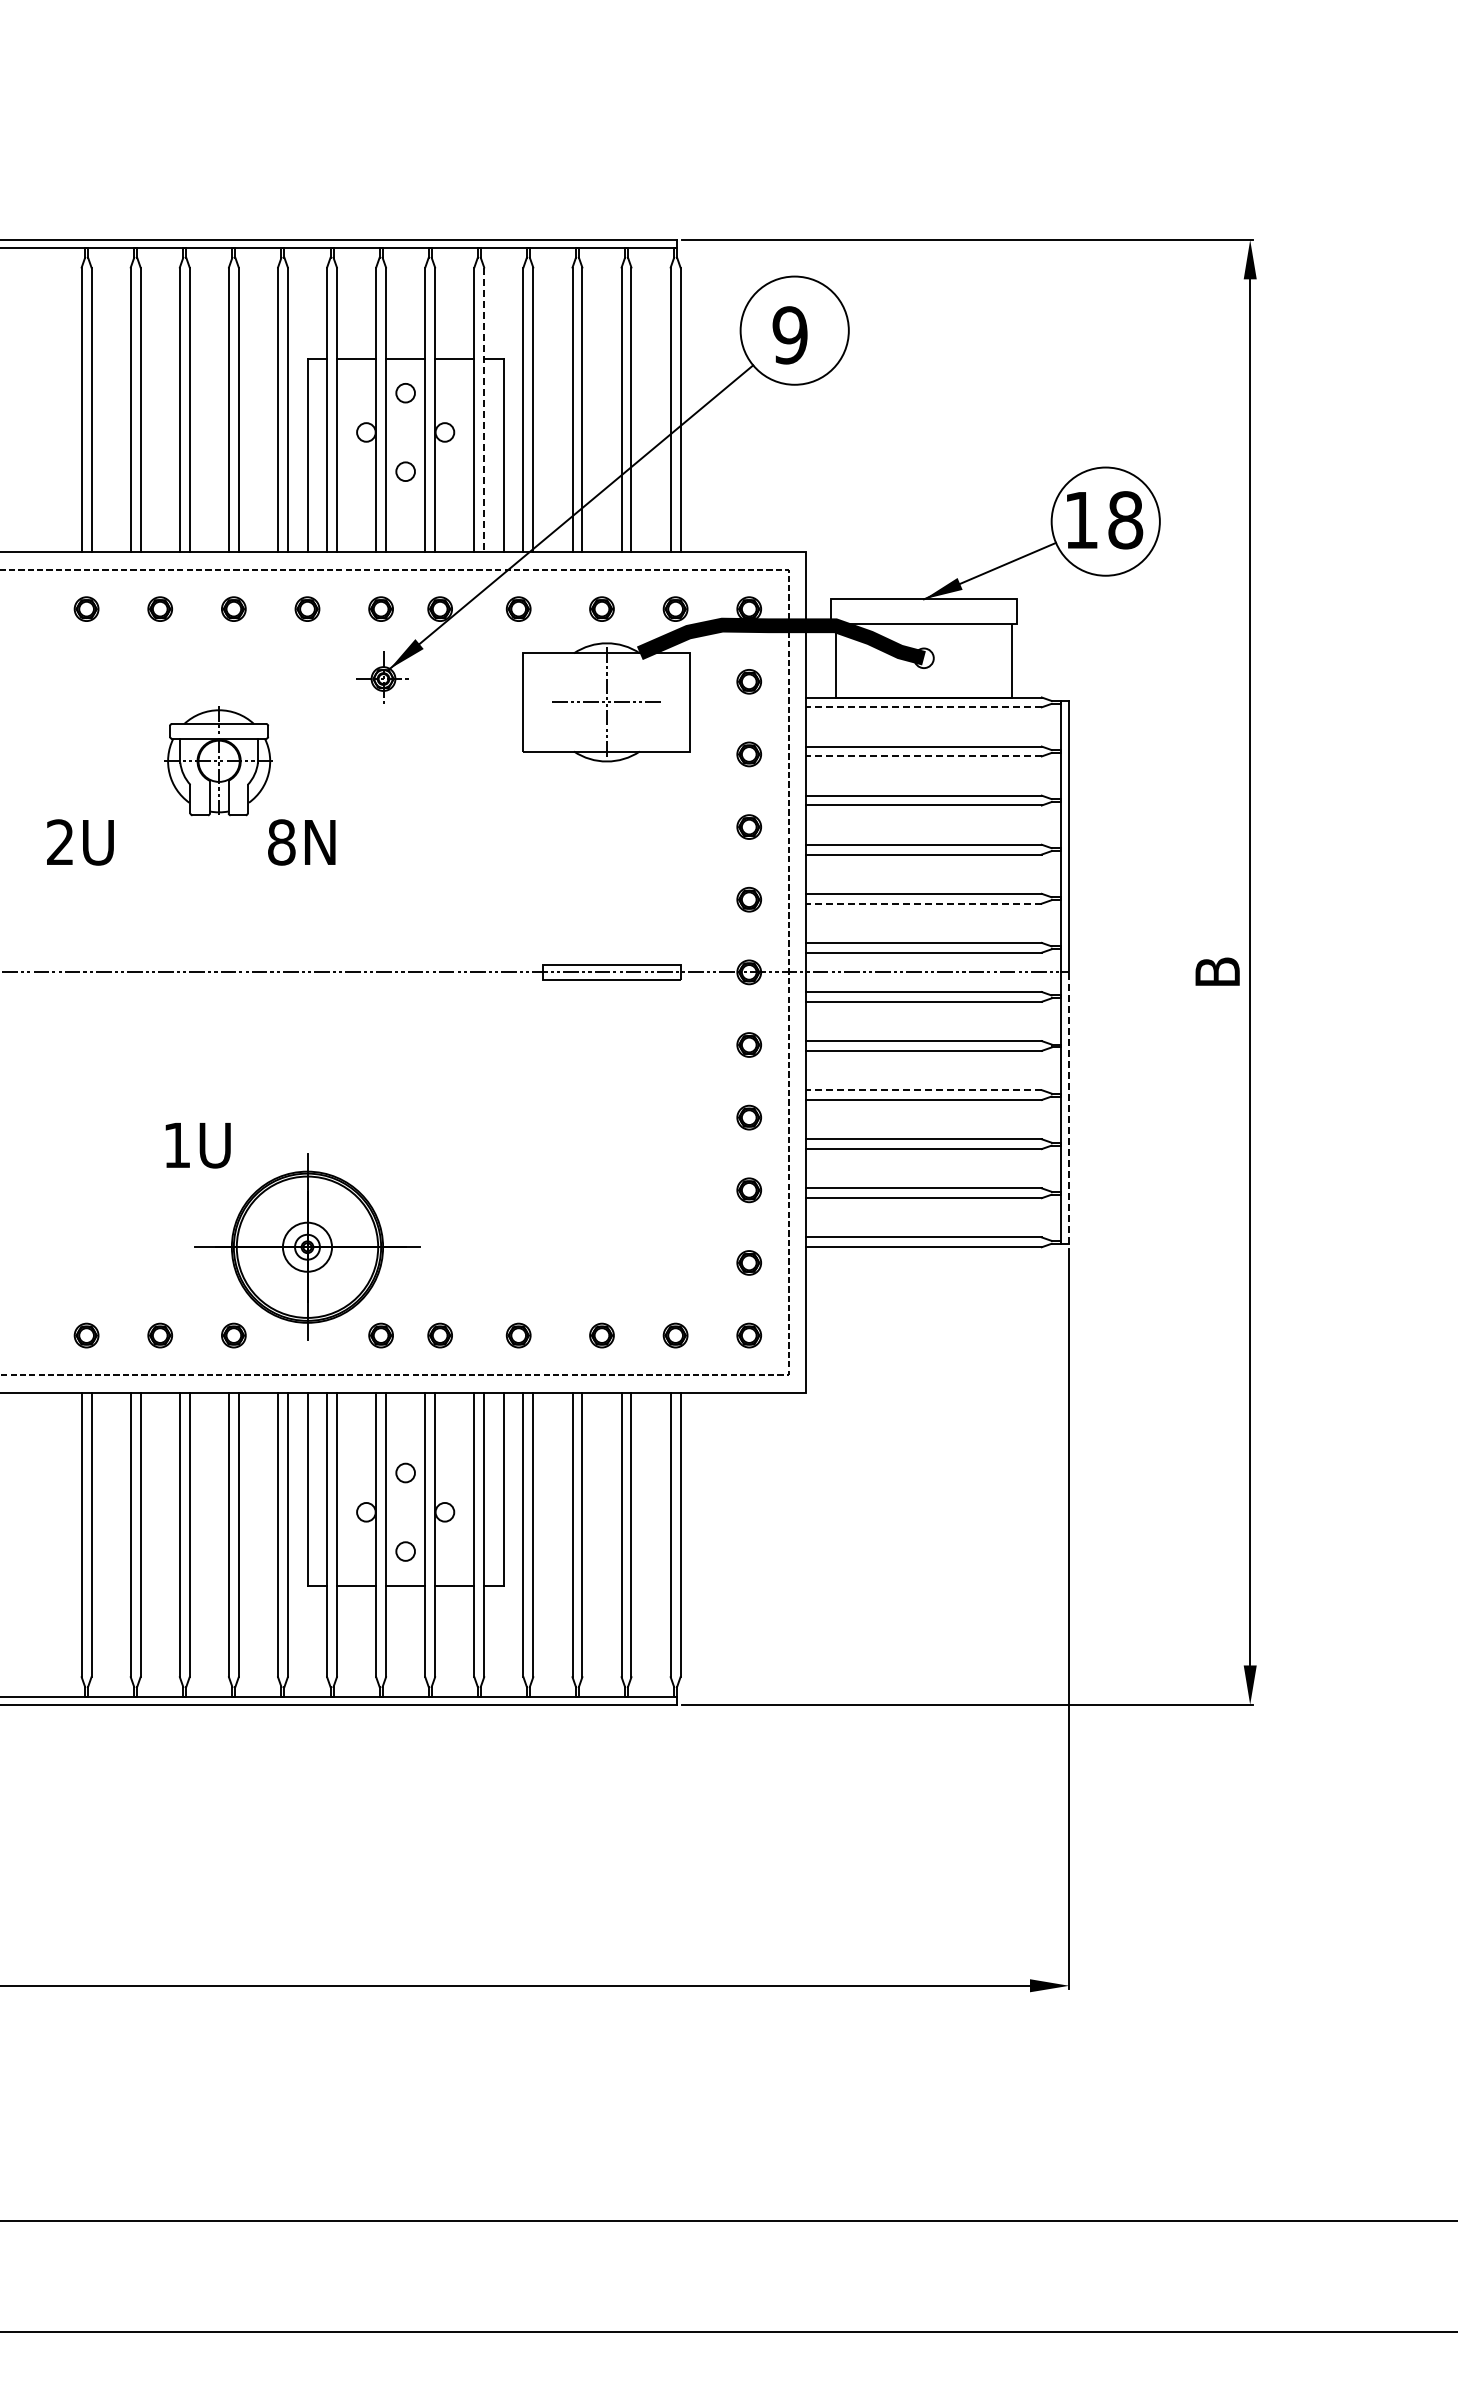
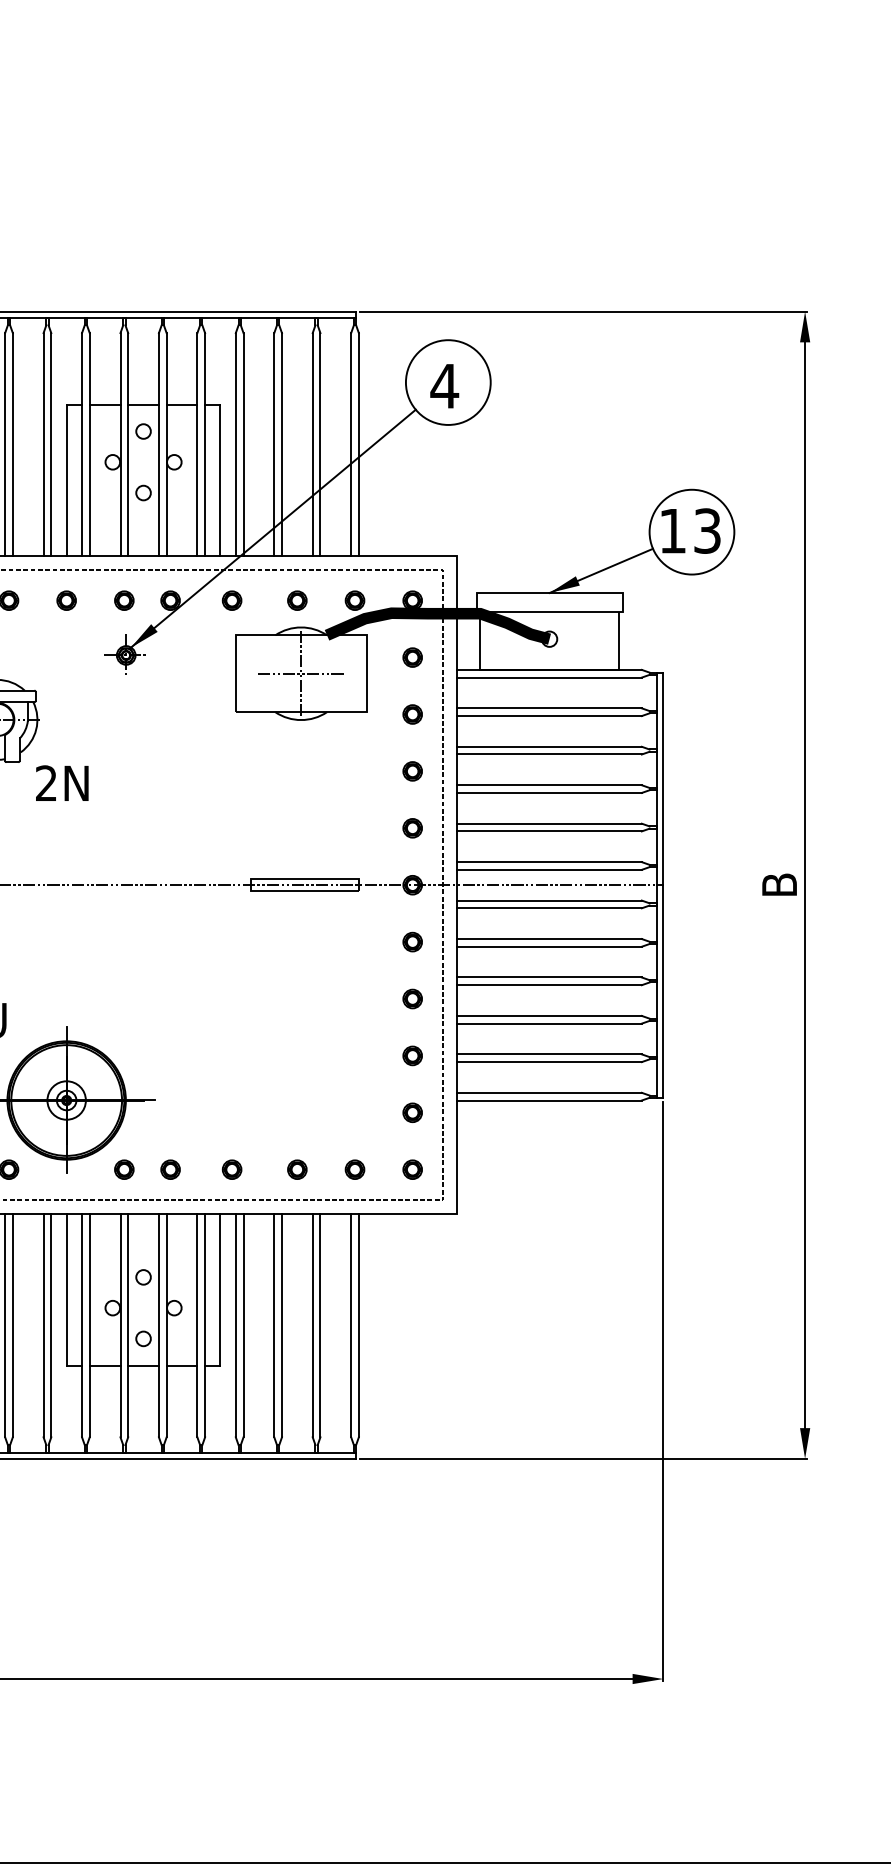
text: (789, 335) -> (444, 386), 9 -> 4
line: (484, 410) -> (205, 445), dashed -> solid
text: (1125, 520) -> (707, 531), 18 -> 13
line: (923, 707) -> (549, 677), dashed -> solid
line: (923, 756) -> (549, 716), dashed -> solid
text: (281, 842) -> (46, 783), 8N -> 2N
line: (923, 903) -> (549, 831), dashed -> solid
line: (923, 1090) -> (549, 977), dashed -> solid
line: (1069, 1108) -> (663, 991), dashed -> solid

